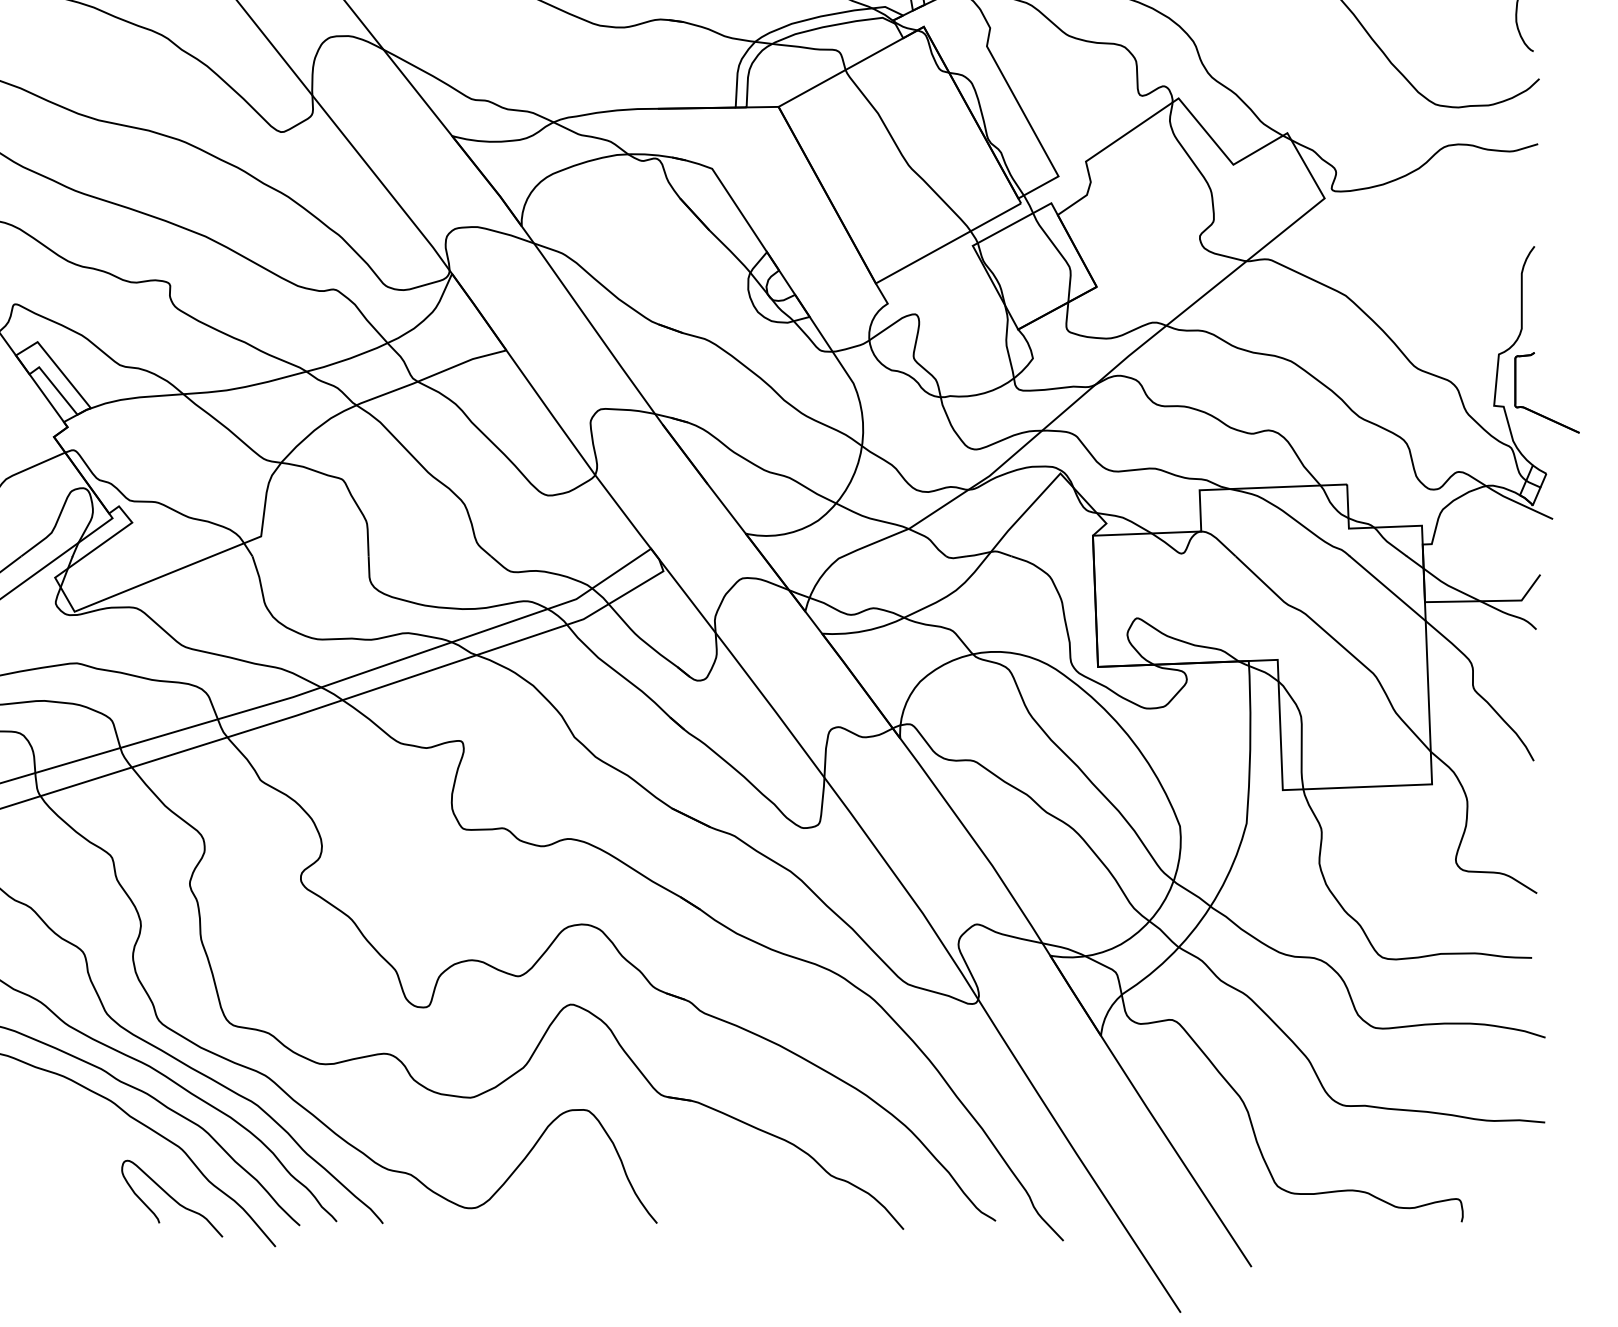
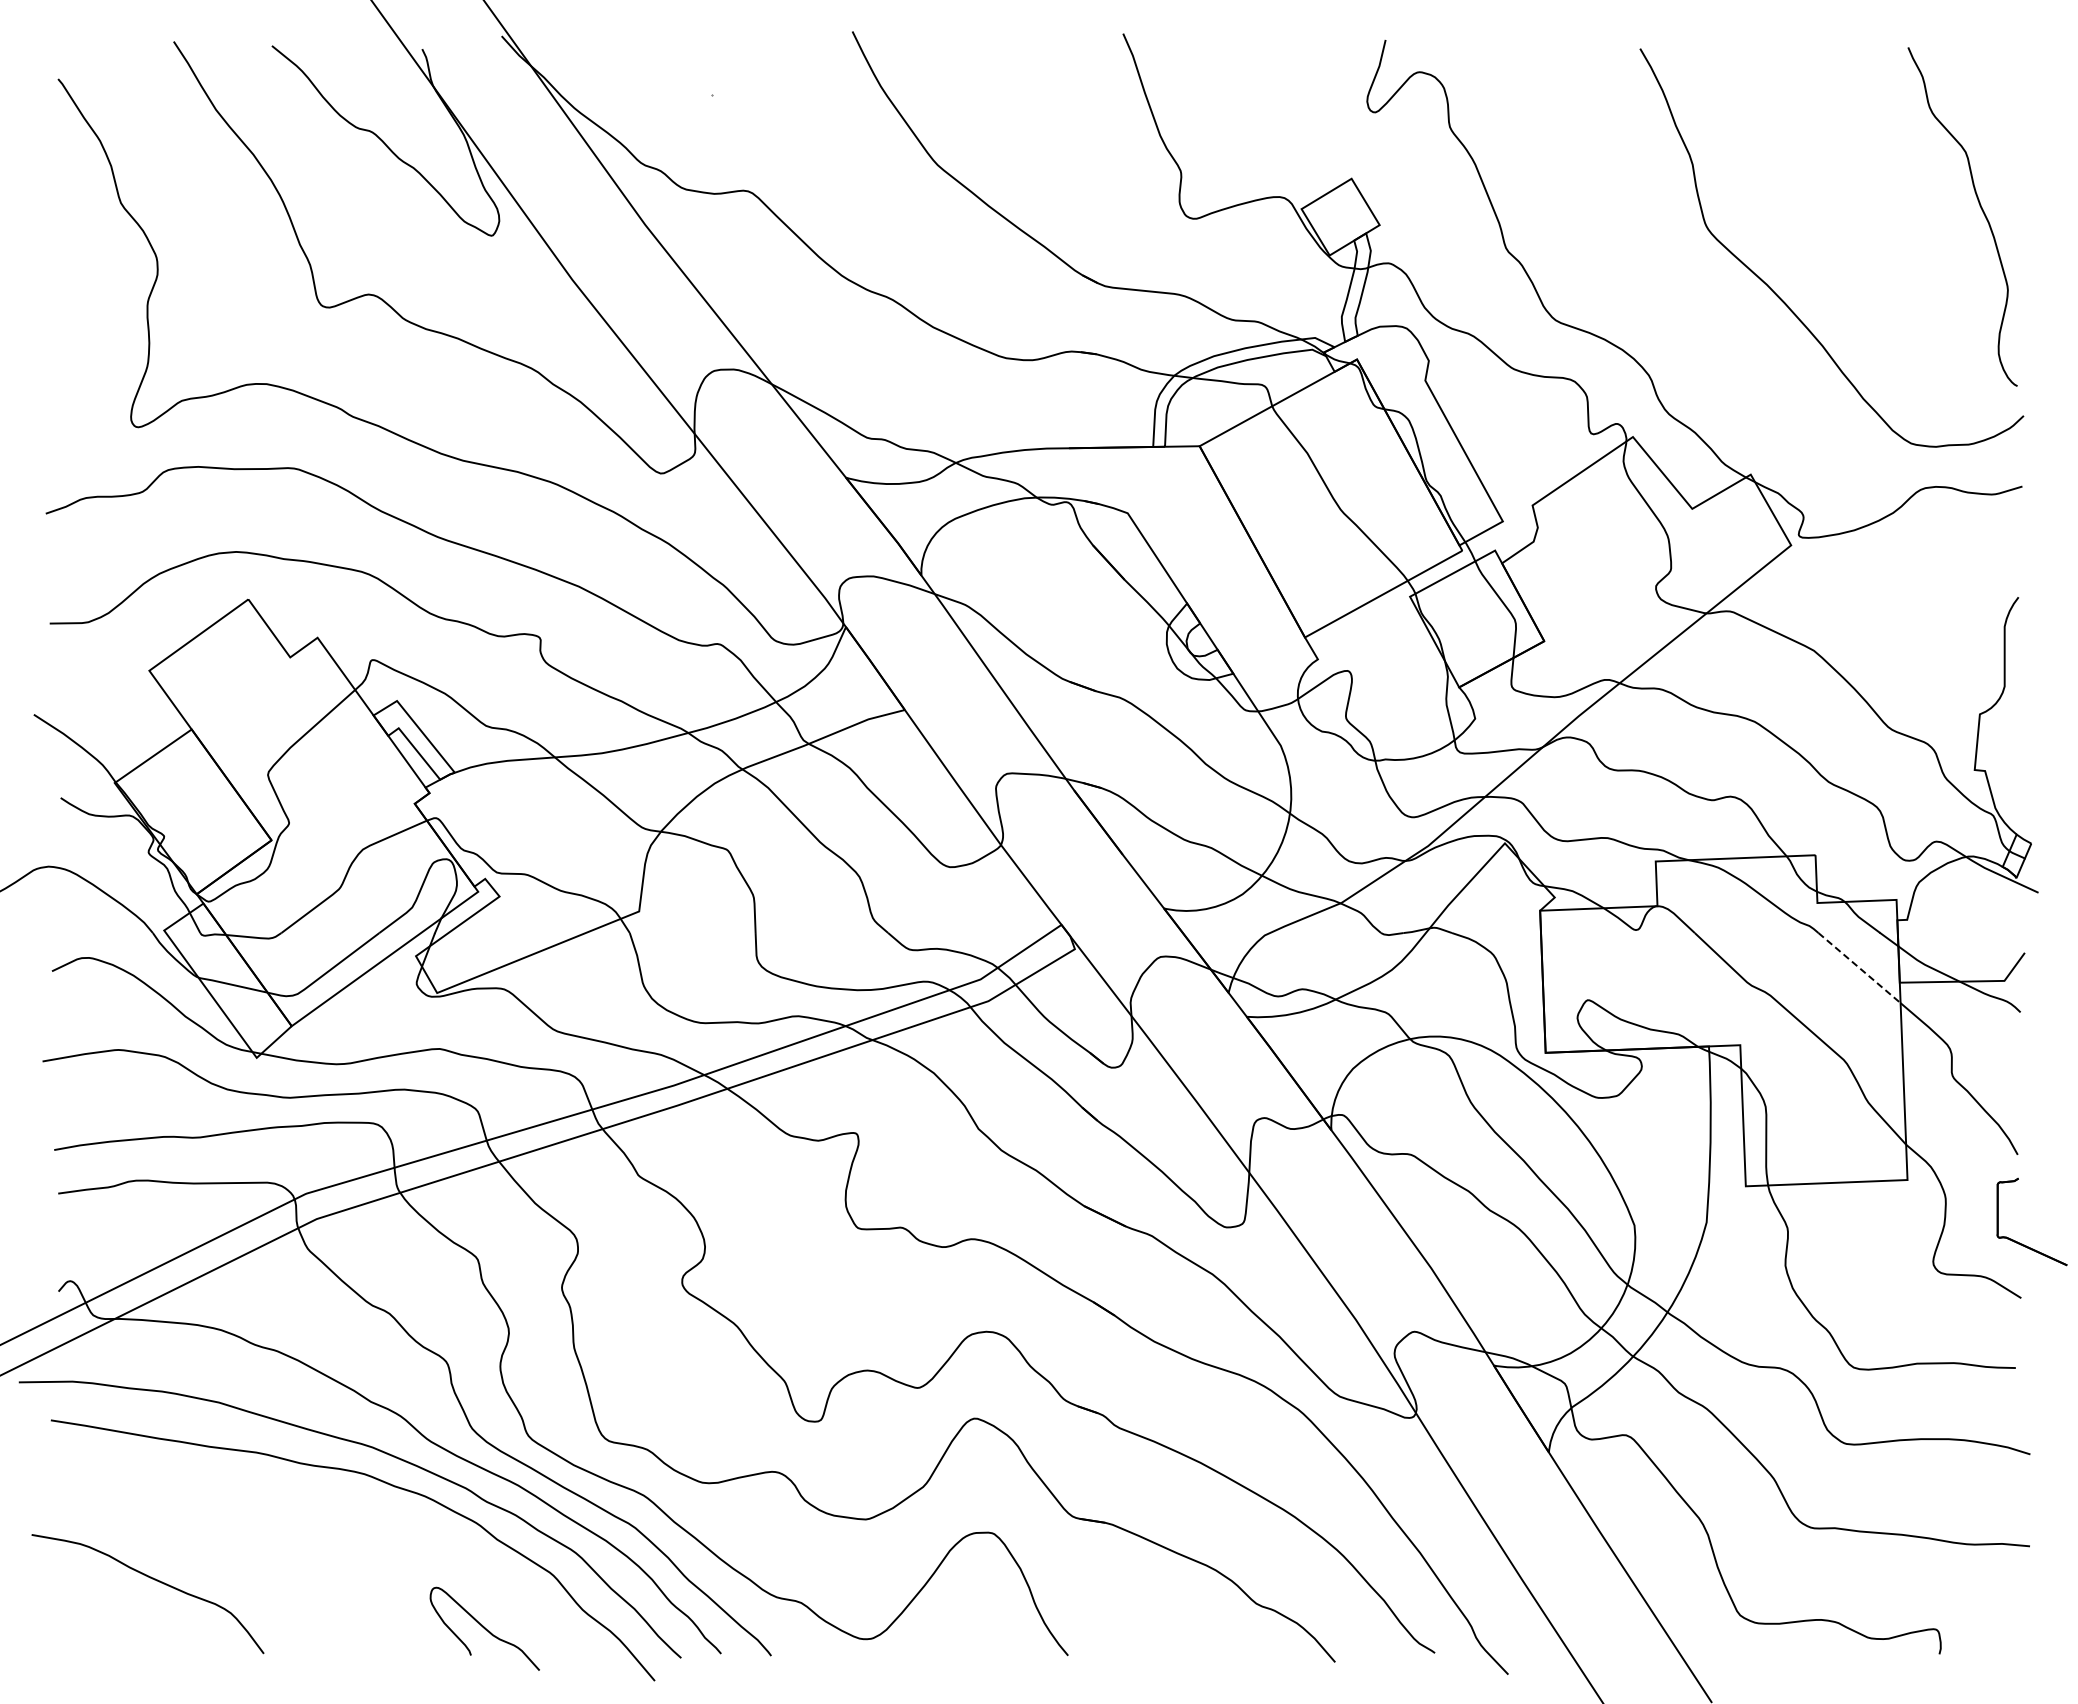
part: (1538, 412) -> (2022, 1243), moved
line: (1387, 589) -> (1859, 968), solid -> dashed
curve: (171, 1198) -> (484, 1628), moved

